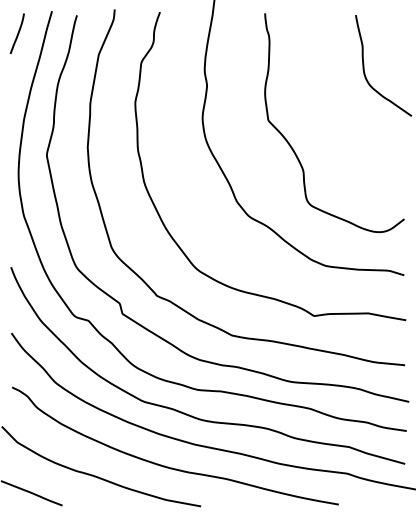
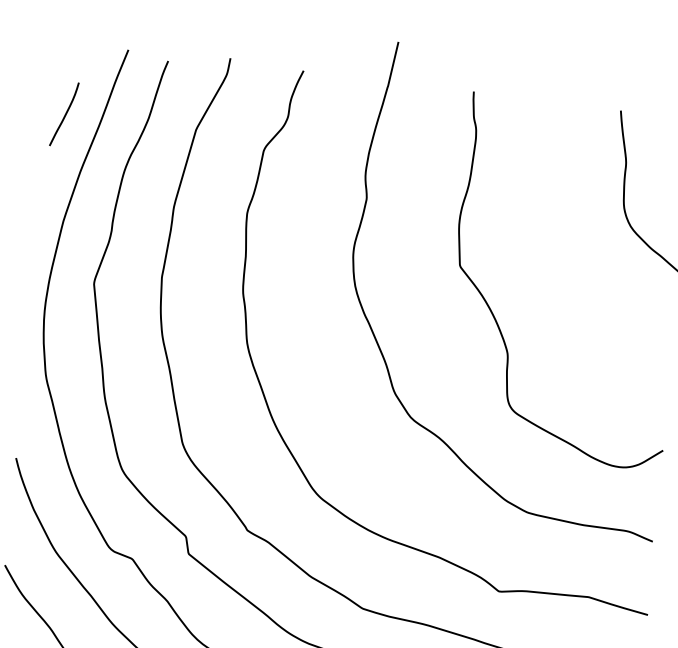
curve: (17, 33) -> (64, 113), moved

